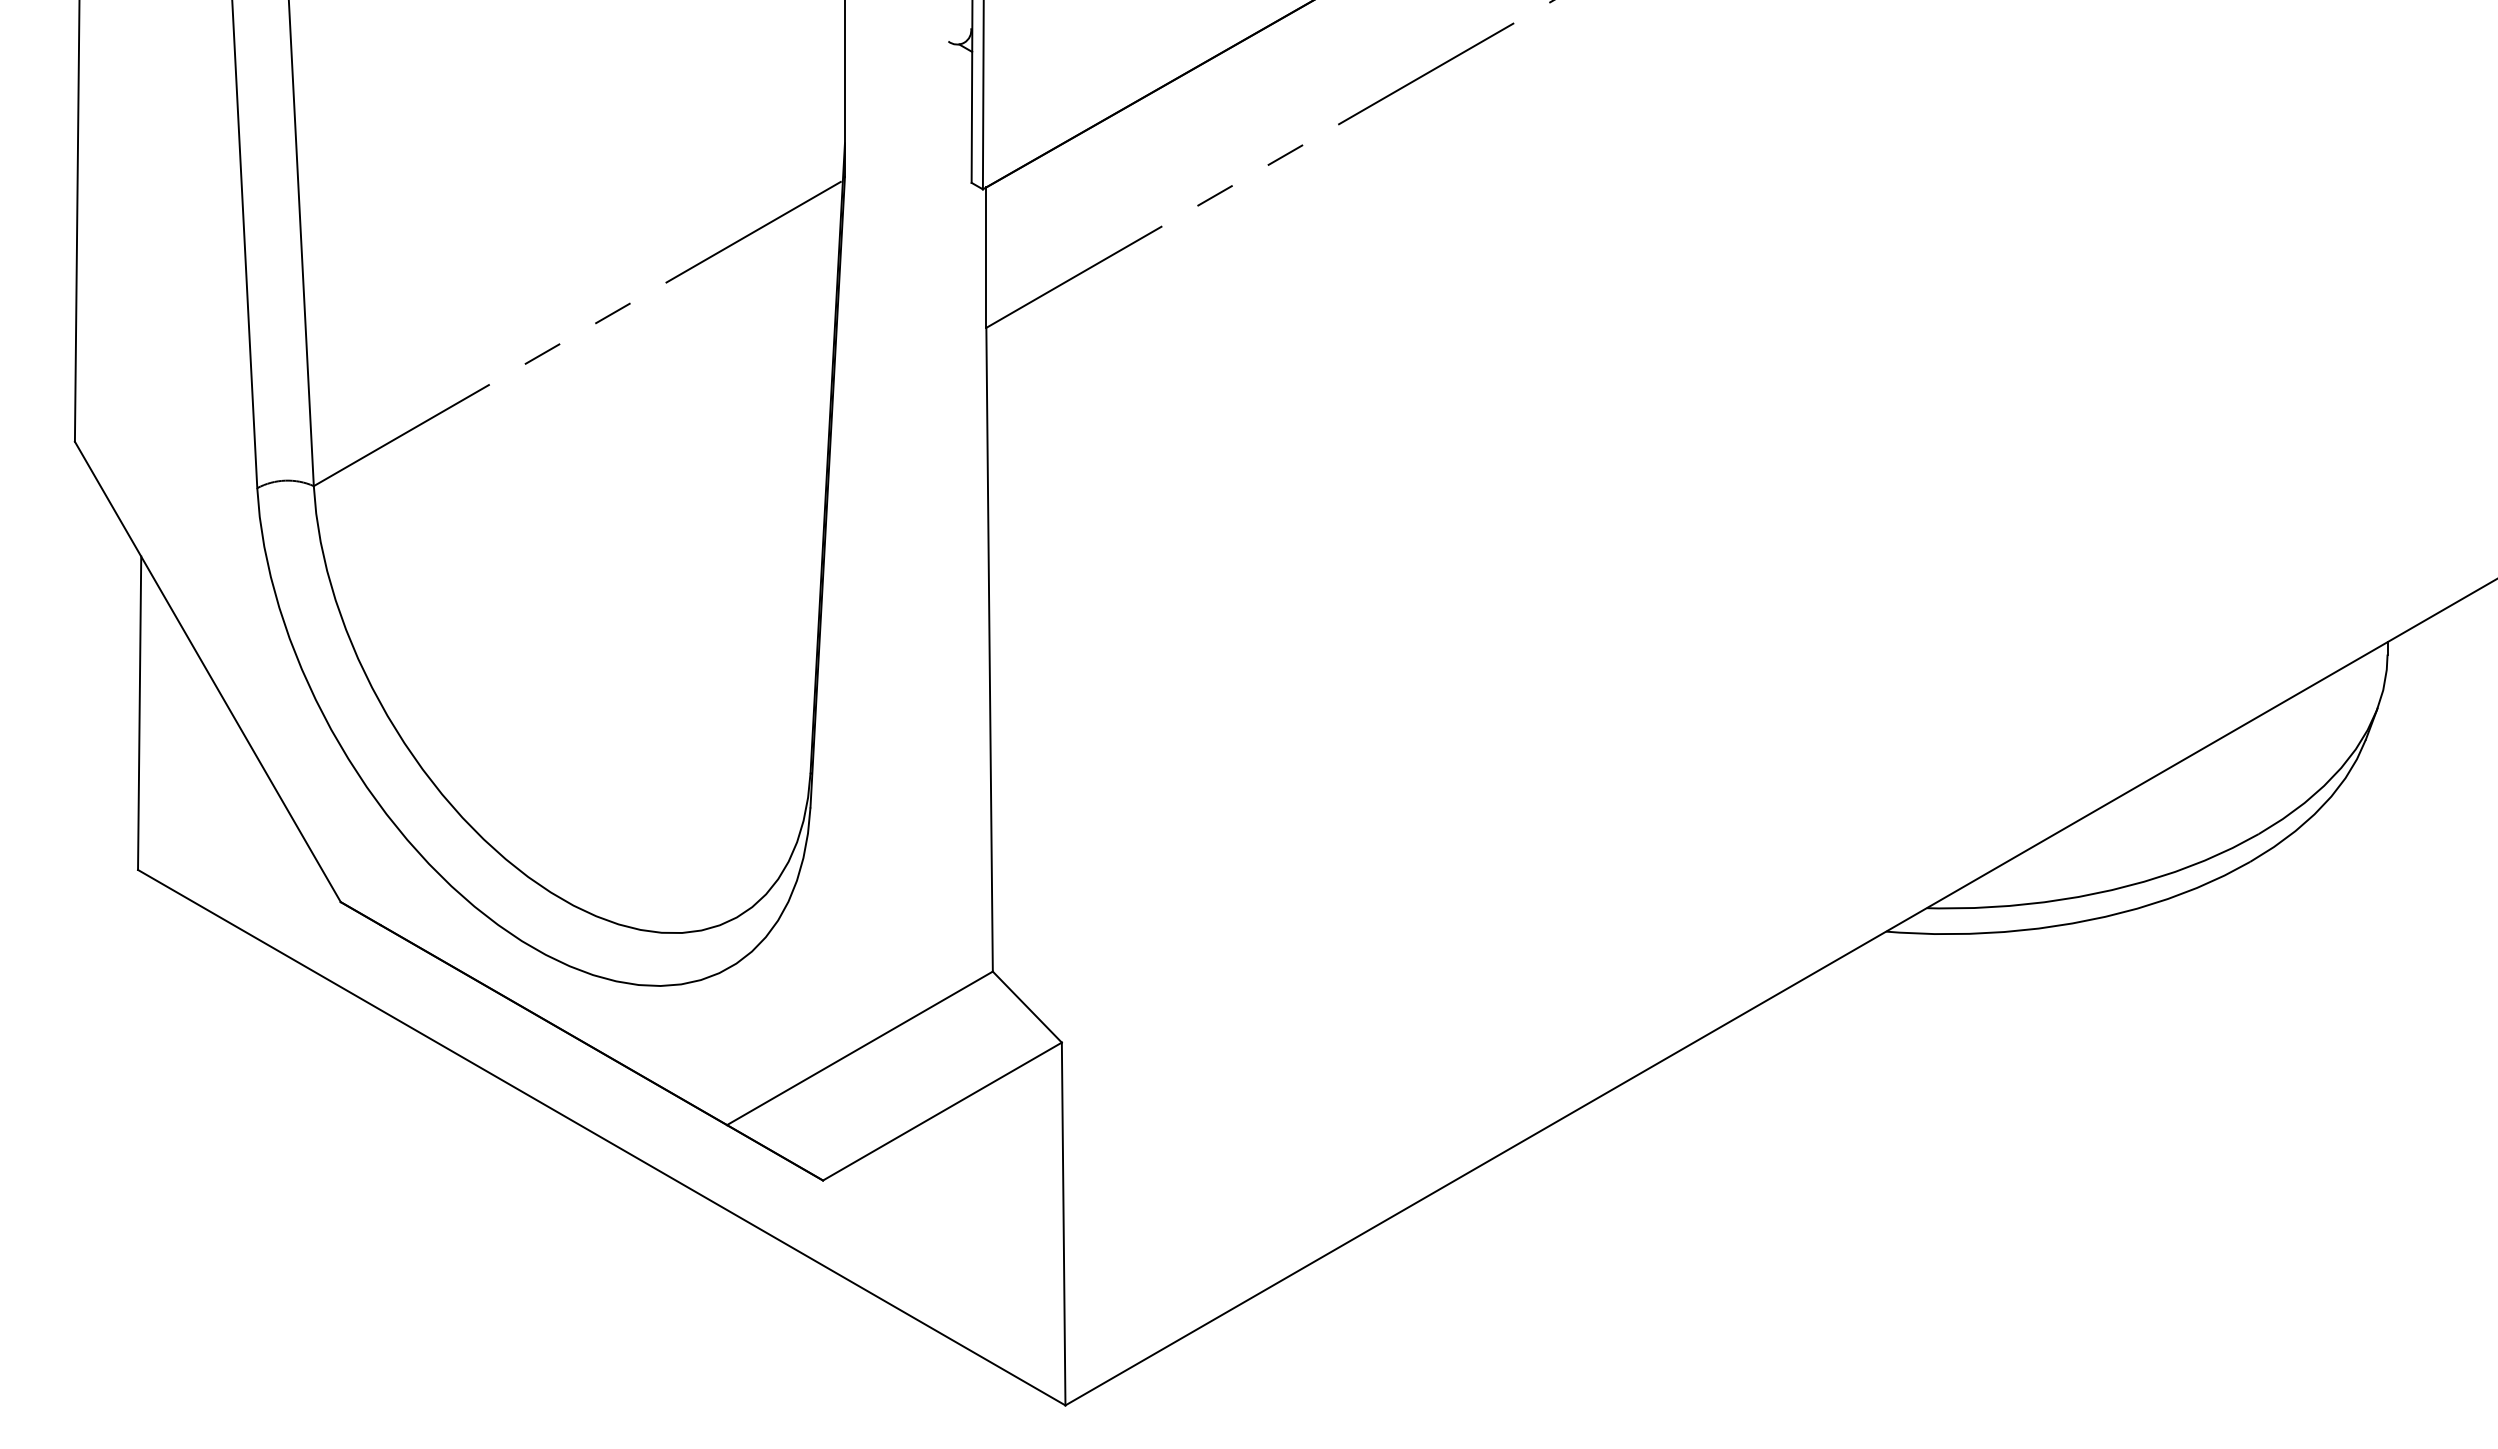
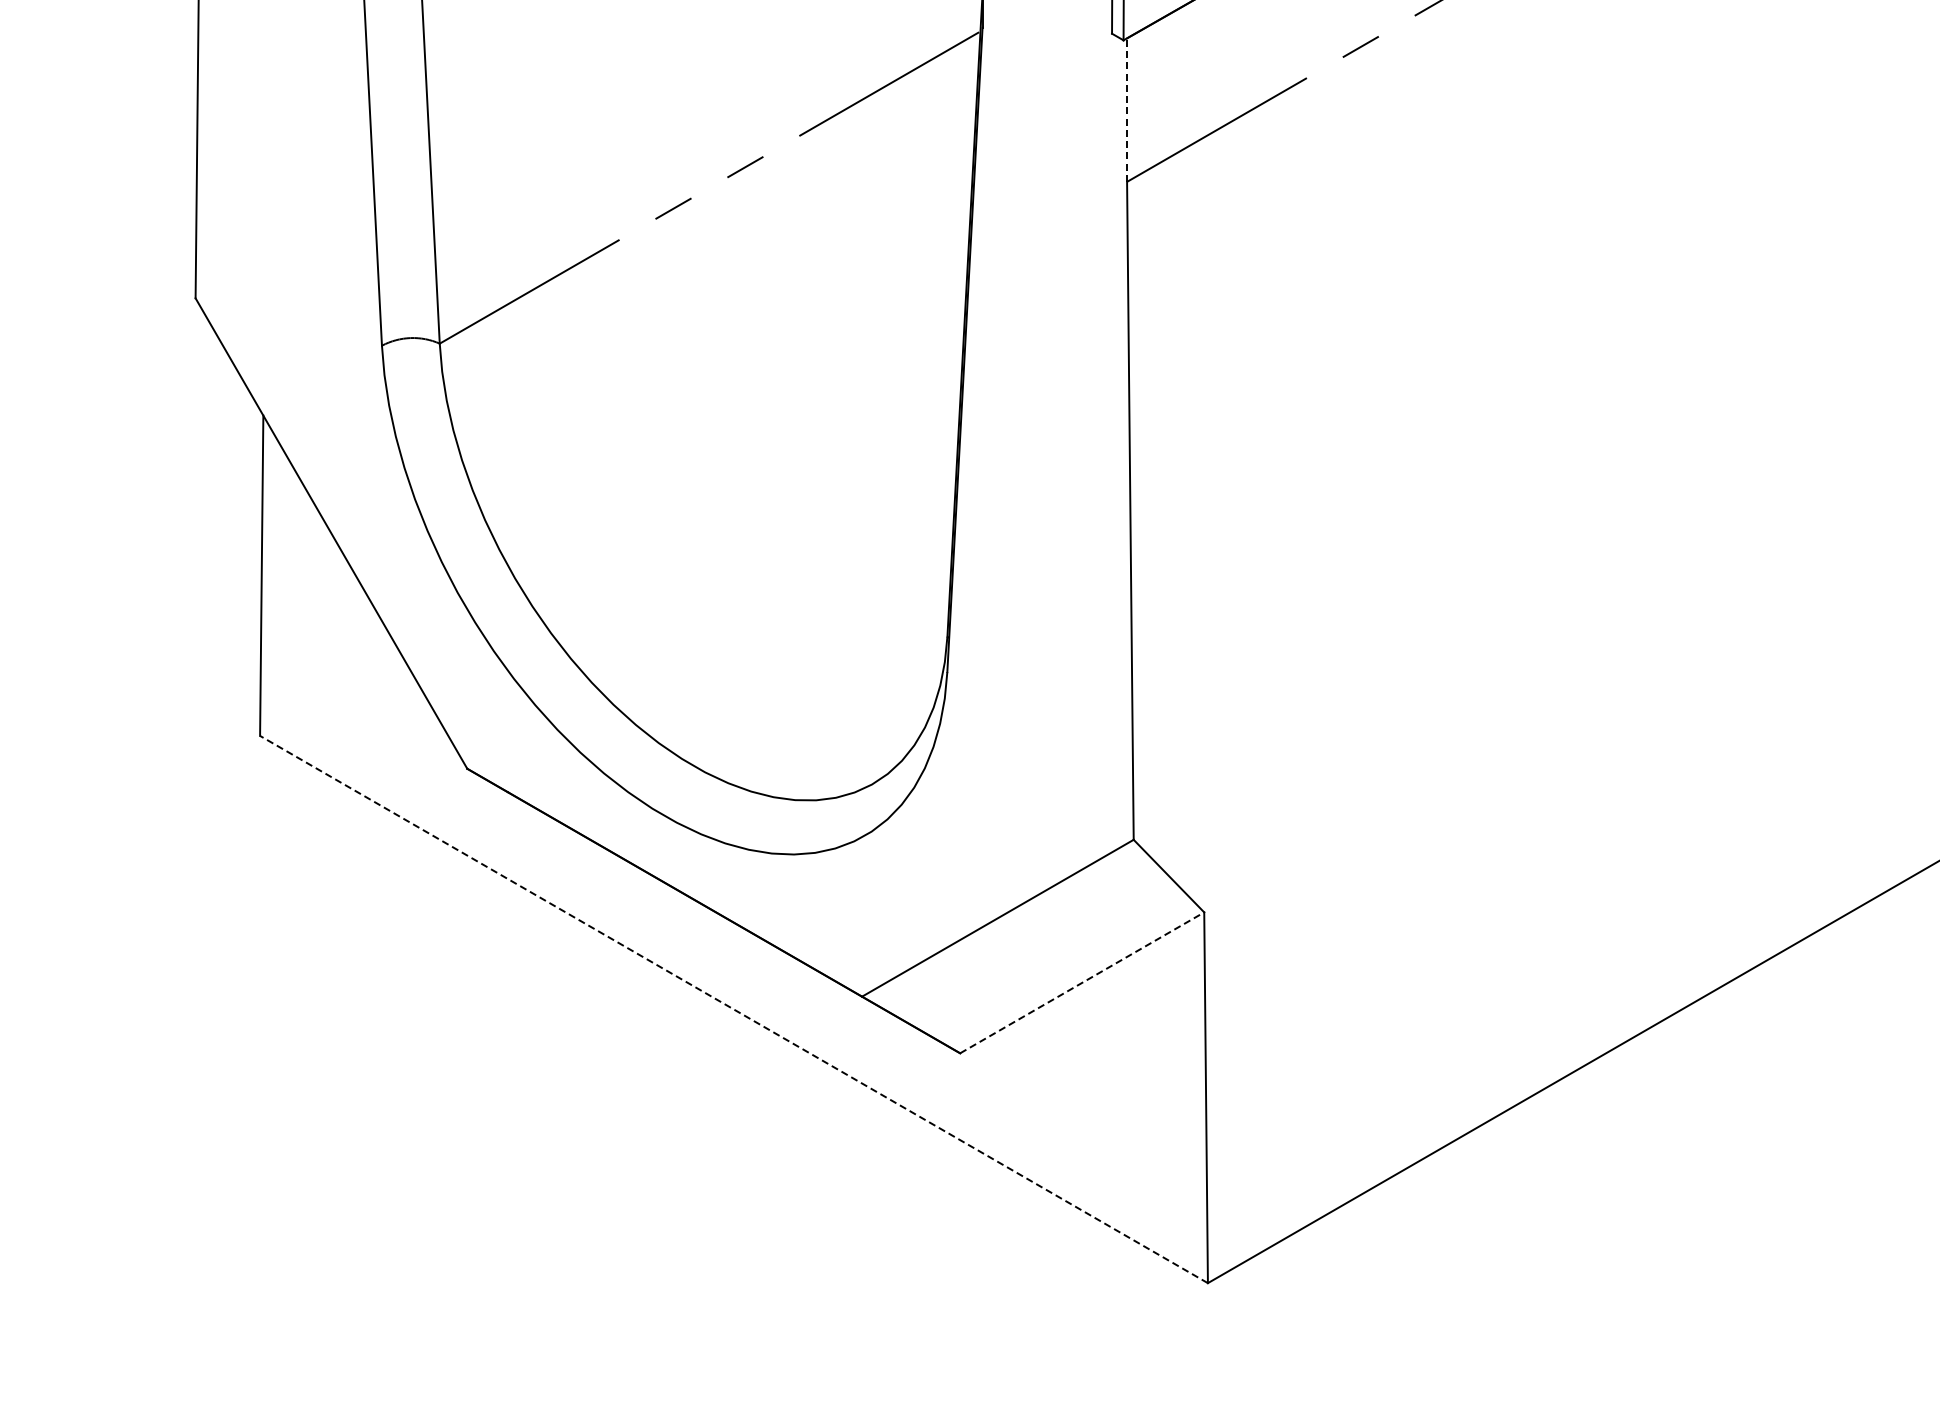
line: (986, 257) -> (1127, 109), solid -> dashed
line: (942, 1111) -> (1082, 982), solid -> dashed
line: (601, 1137) -> (733, 1009), solid -> dashed

